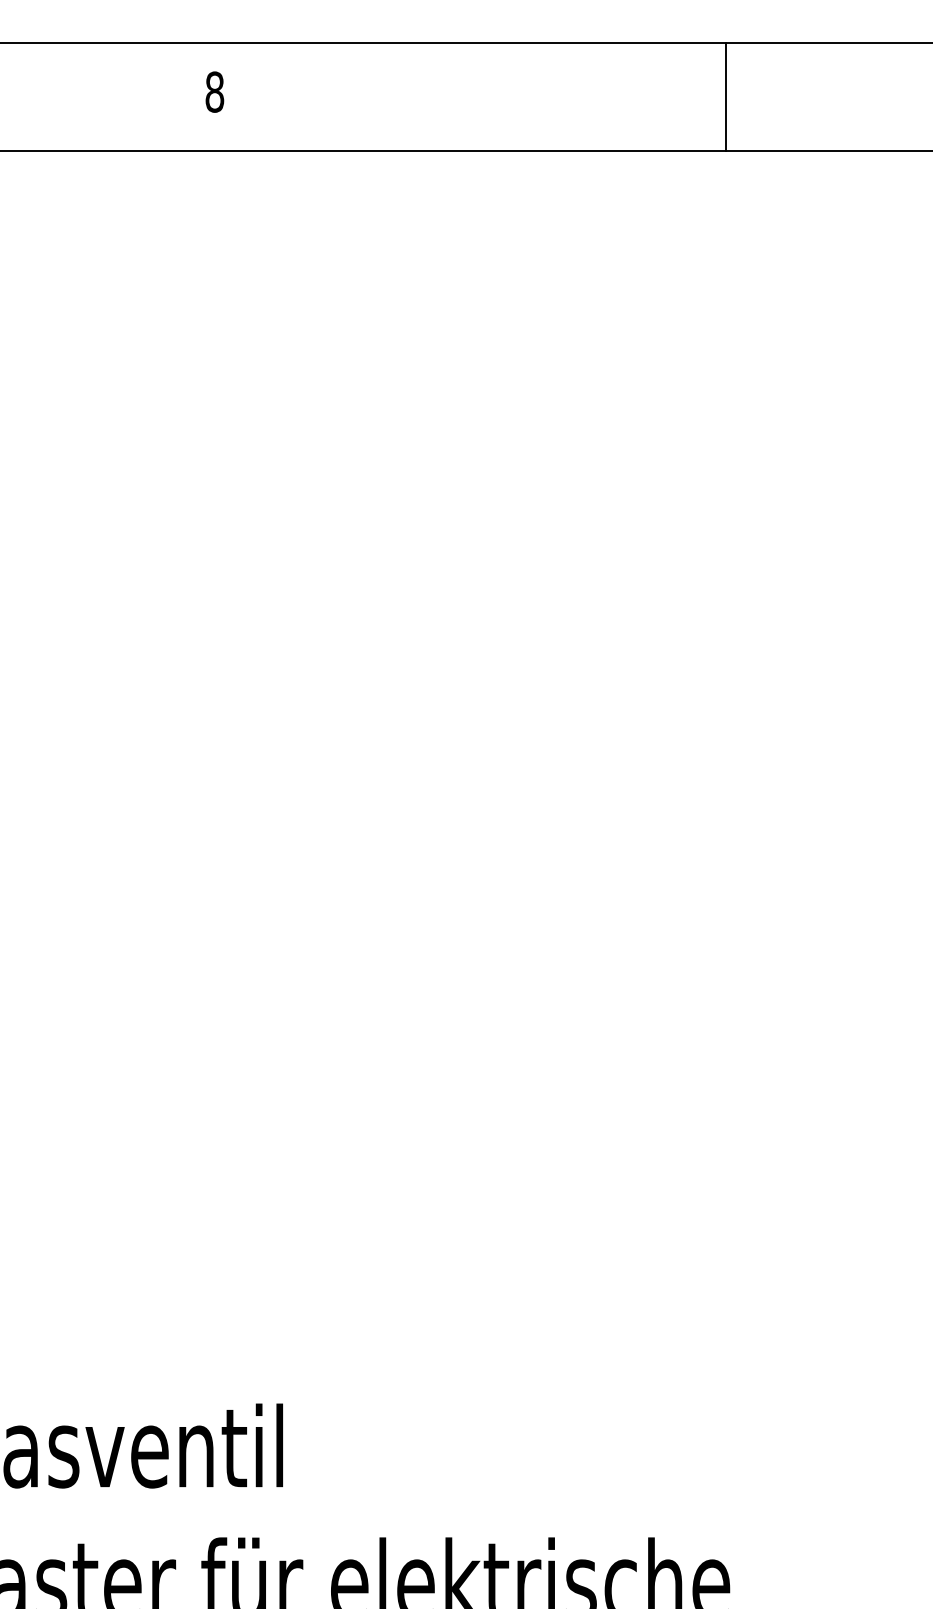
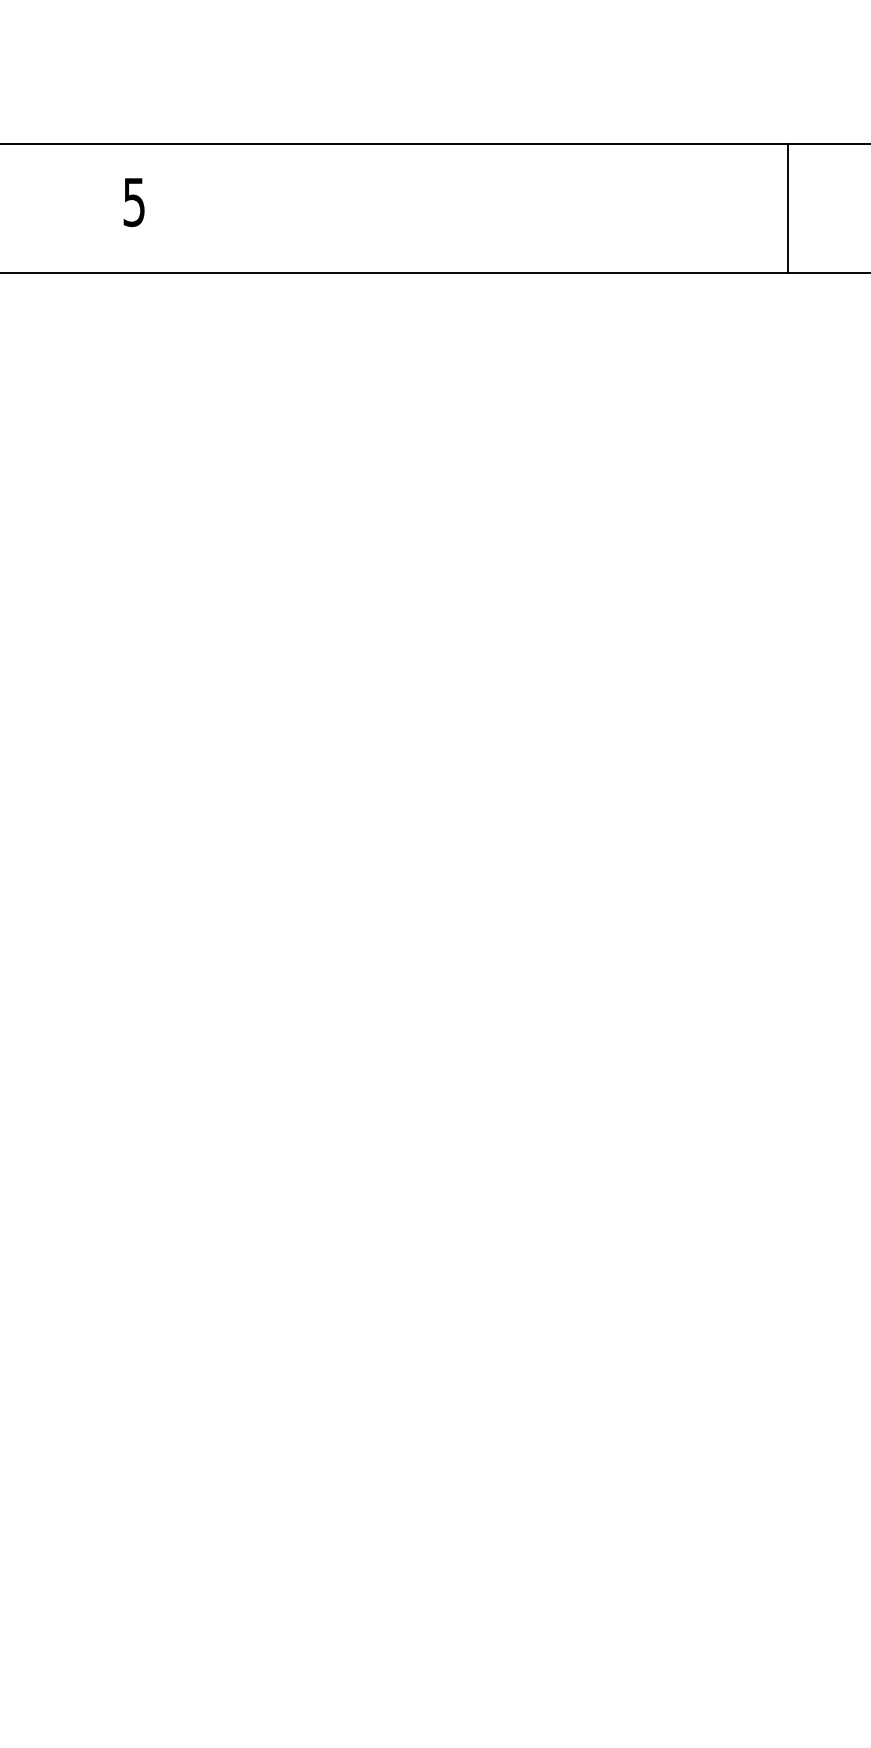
text: (214, 91) -> (133, 201), 8 -> 5
line: (726, 97) -> (788, 208), moved

